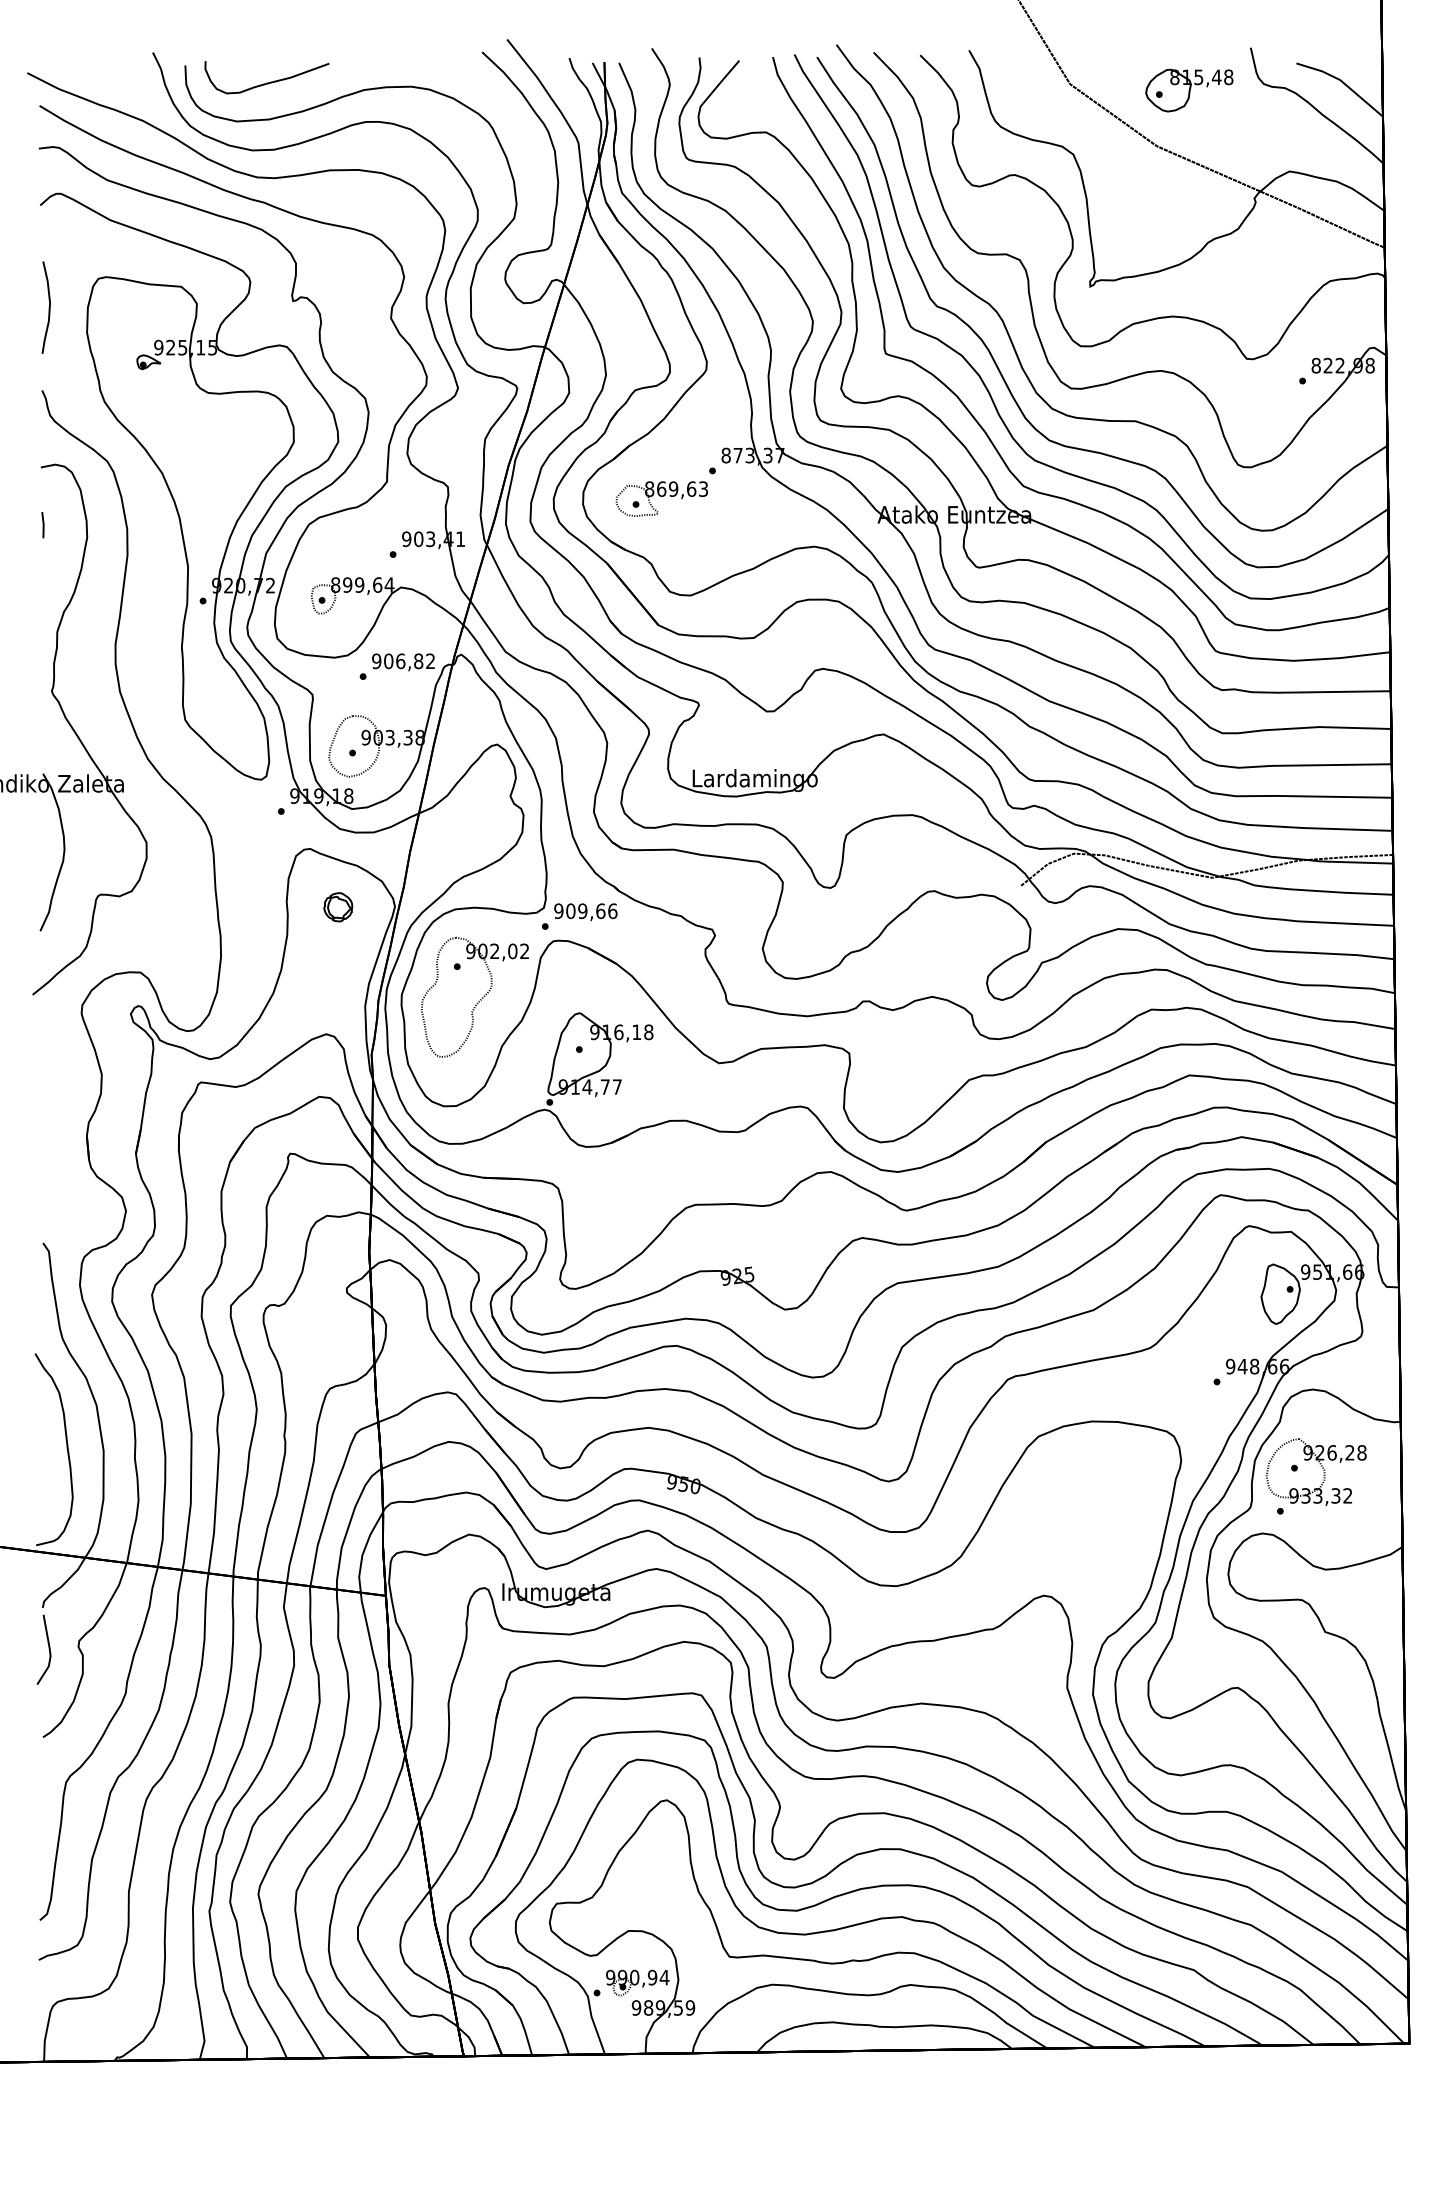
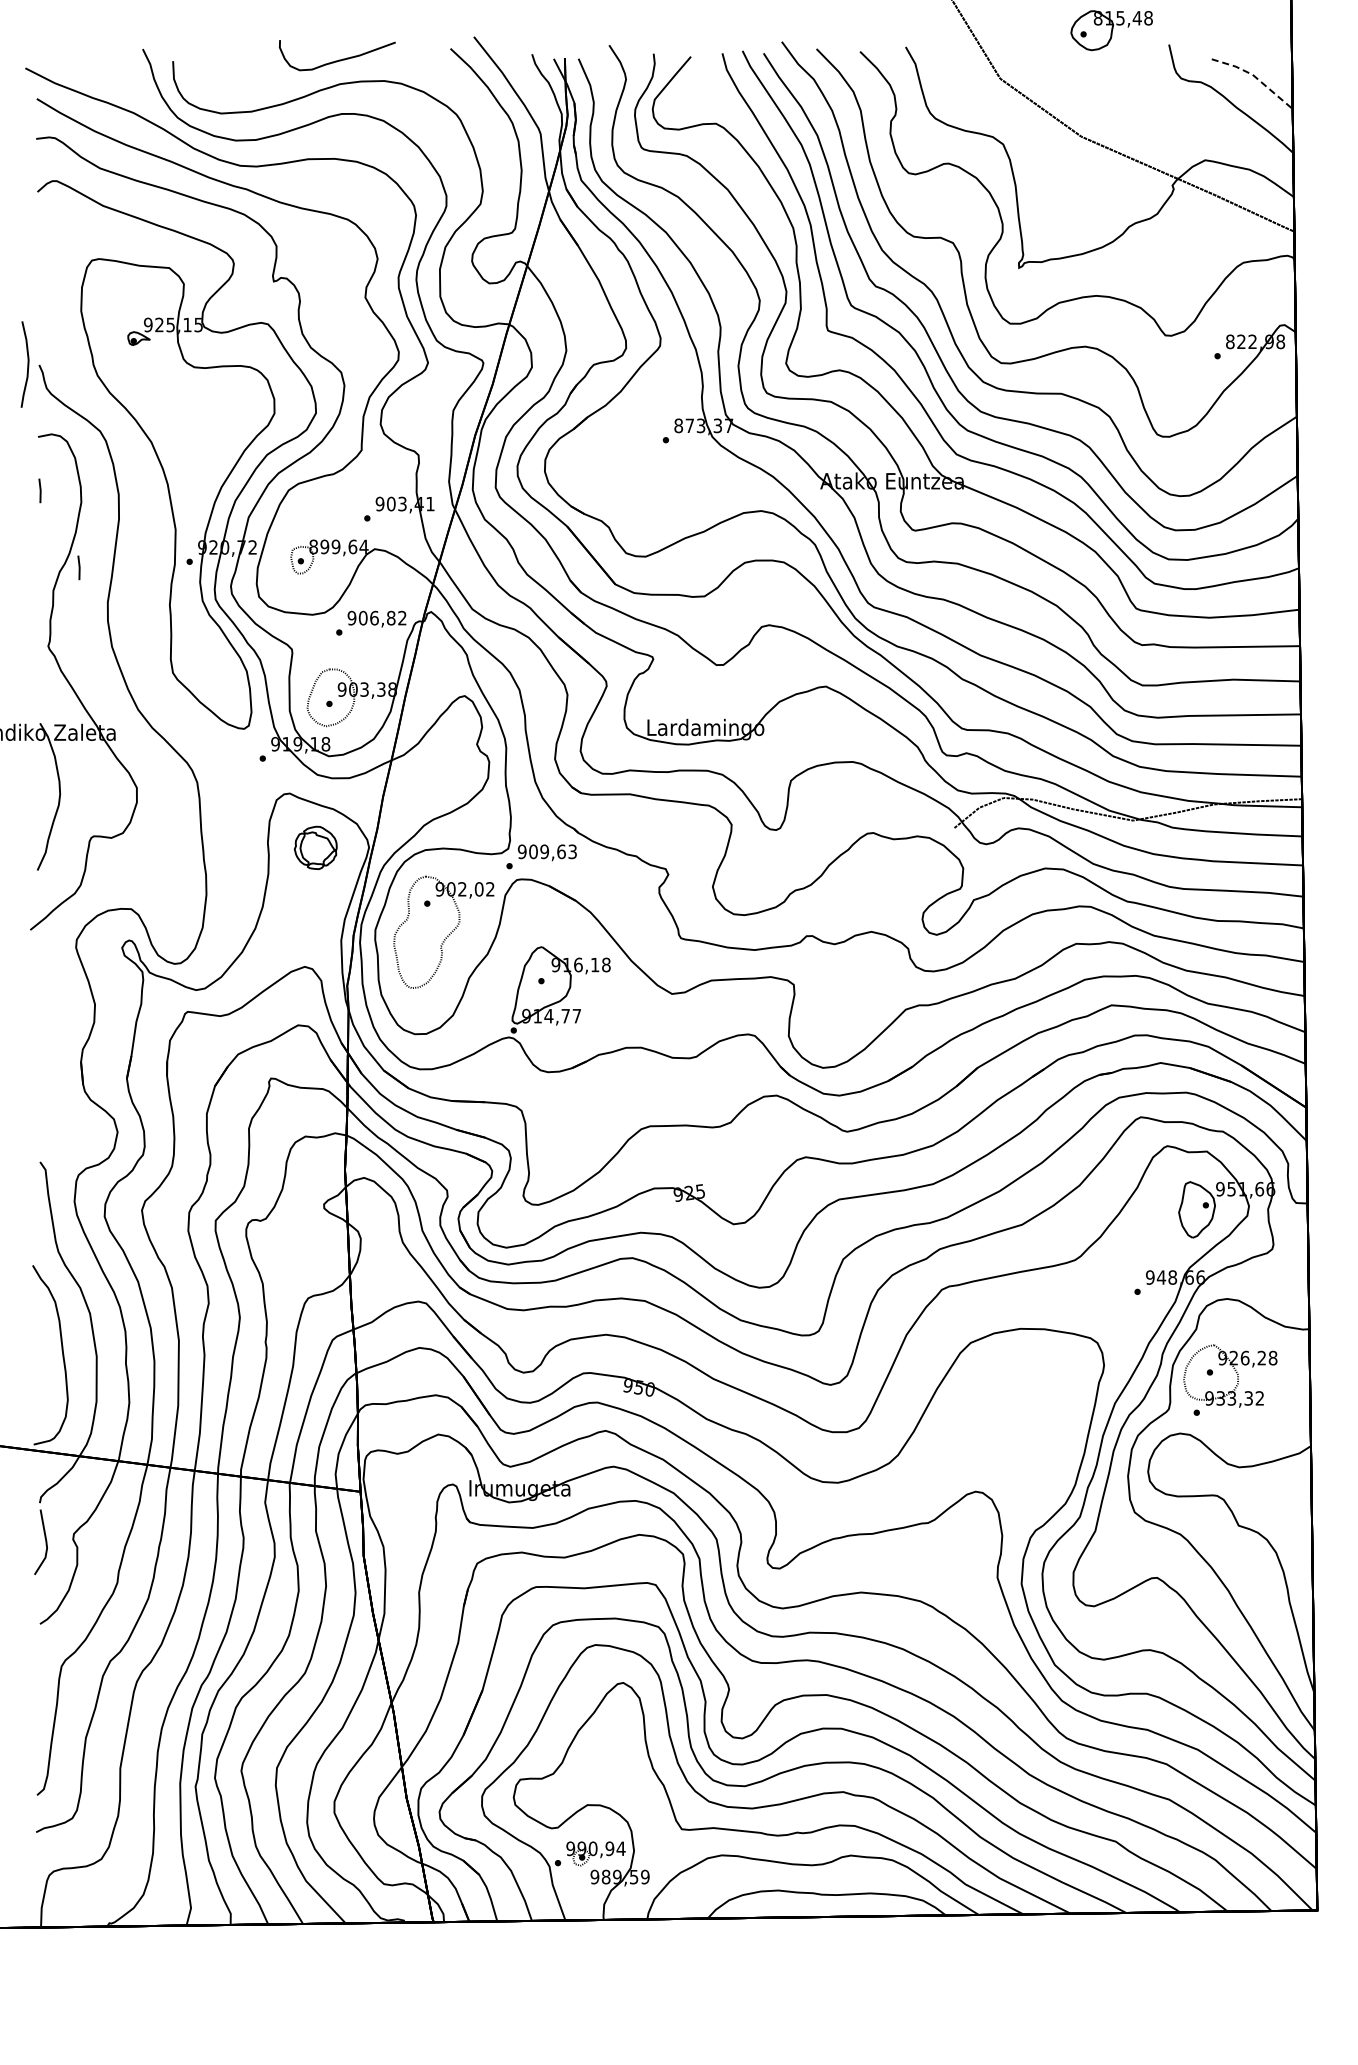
curve: (269, 81) -> (339, 59), moved
line: (1342, 81) -> (1254, 76), solid -> dashed
part: (1189, 90) -> (1111, 30), moved
curve: (48, 307) -> (27, 364), moved
part: (661, 499) -> (618, 466), removed
line: (84, 607) -> (78, 567), added
part: (338, 907) -> (316, 848), size x1.6
text: (612, 910) -> (572, 851), 909,66 -> 909,63

